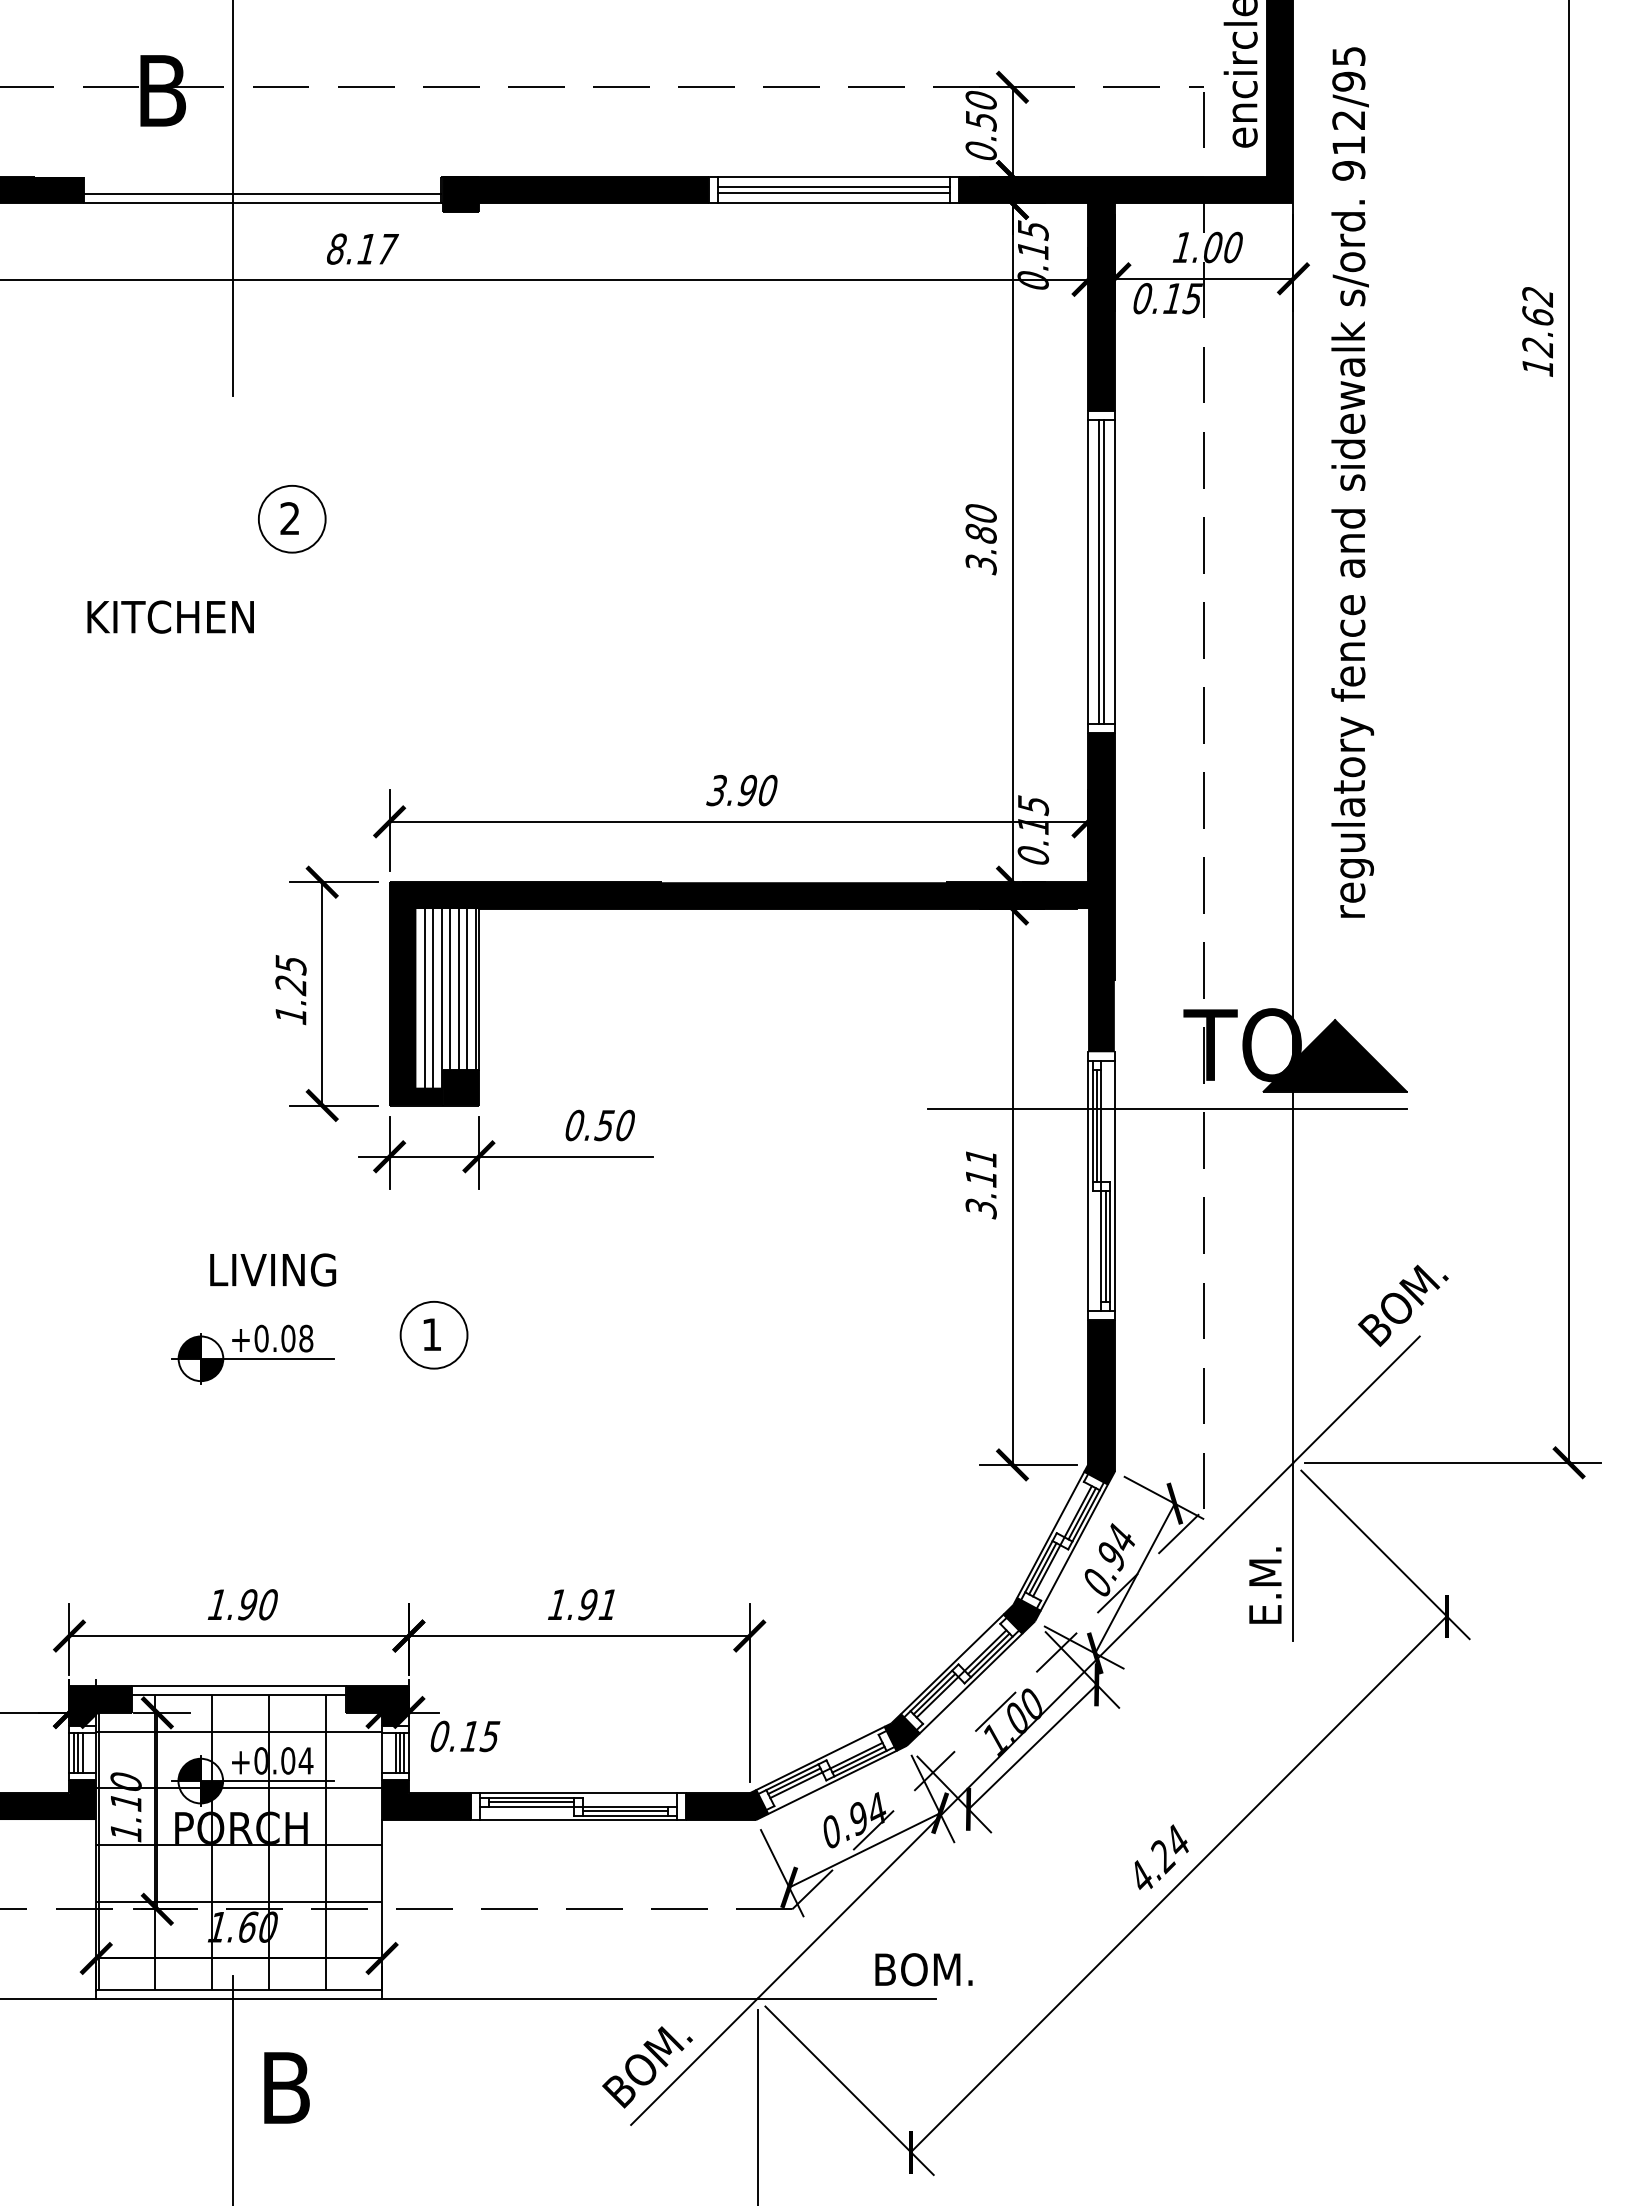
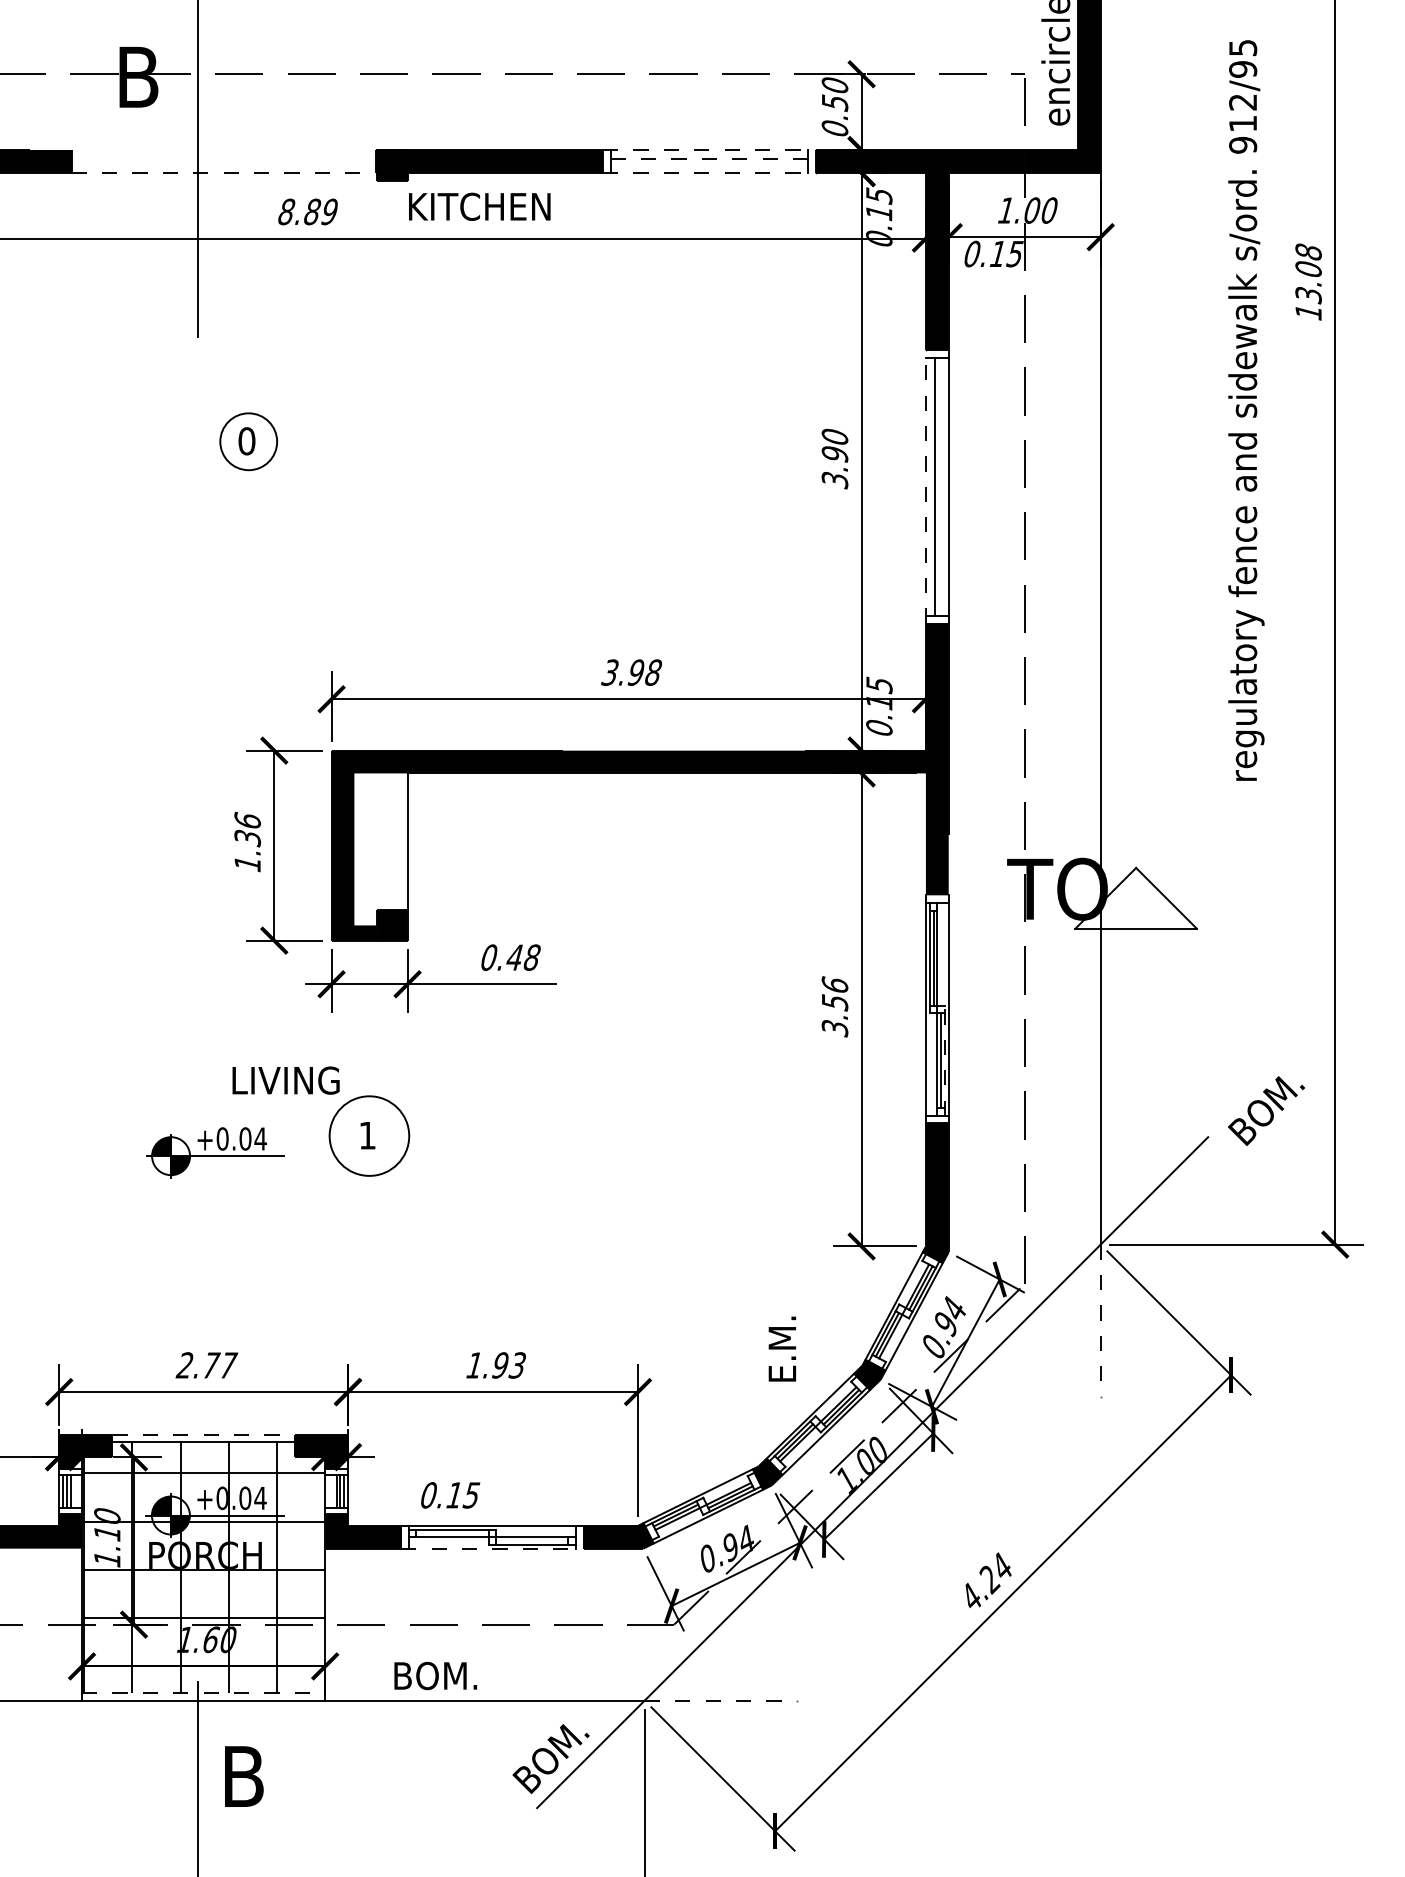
line: (834, 176) -> (710, 150), solid -> dashed
line: (834, 187) -> (710, 159), solid -> dashed
line: (833, 192) -> (709, 163), removed
line: (262, 194) -> (223, 165), removed
line: (262, 203) -> (223, 173), solid -> dashed
line: (834, 203) -> (710, 173), solid -> dashed
text: (377, 248) -> (321, 211), 8.17 -> 8.89
text: (1537, 322) -> (1308, 274), 12.62 -> 13.08
text: (1352, 482) -> (1246, 410), moved
text: (290, 518) -> (247, 441), 2 -> 0
text: (980, 533) -> (834, 453), 3.80 -> 3.90
line: (1104, 571) -> (939, 486), removed
line: (1088, 572) -> (926, 487), solid -> dashed
text: (170, 616) -> (479, 206), moved
text: (767, 790) -> (653, 672), 3.90 -> 3.98
text: (290, 975) -> (247, 830), 1.25 -> 1.36
hatch: (449, 998) -> (382, 849), removed
fill: (1334, 1055) -> (1135, 898), removed
line: (1166, 1109) -> (992, 944), removed
text: (614, 1125) -> (522, 957), 0.50 -> 0.48
text: (980, 1168) -> (834, 994), 3.11 -> 3.56
line: (1110, 1246) -> (945, 1060), solid -> dashed
text: (273, 1269) -> (286, 1080), moved
text: (1402, 1305) -> (1265, 1110), moved
circle: (433, 1334) -> (368, 1135), size x1.4
text: (305, 1338) -> (260, 1138), +0.08 -> +0.04
line: (1293, 1552) -> (1100, 1320), solid -> dashed
text: (1265, 1585) -> (782, 1349), moved
text: (242, 1604) -> (206, 1365), 1.90 -> 2.77
text: (607, 1604) -> (517, 1365), 1.91 -> 1.93
line: (239, 1686) -> (203, 1435), solid -> dashed
text: (465, 1736) -> (450, 1495), moved
line: (531, 1802) -> (452, 1533), removed
line: (625, 1811) -> (532, 1541), removed
line: (579, 1820) -> (493, 1549), solid -> dashed
text: (923, 1969) -> (435, 1675), moved
line: (239, 1989) -> (203, 1692), solid -> dashed
line: (847, 1998) -> (721, 1700), solid -> dashed

